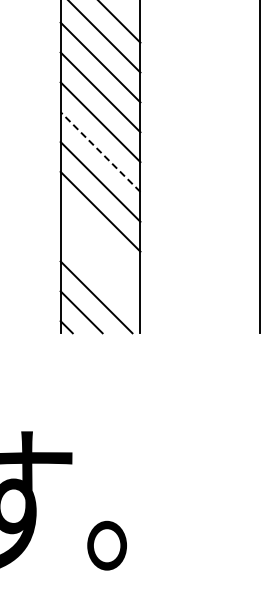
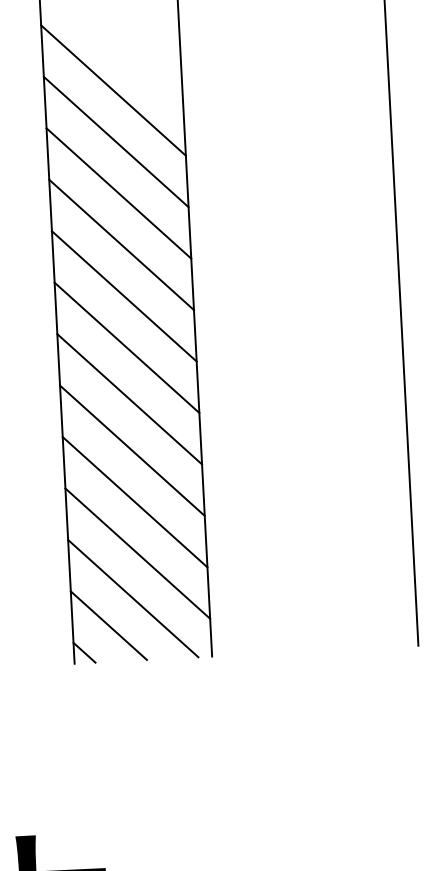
line: (100, 151) -> (126, 346), dashed -> solid
line: (100, 241) -> (134, 501), added
line: (100, 271) -> (137, 553), added

